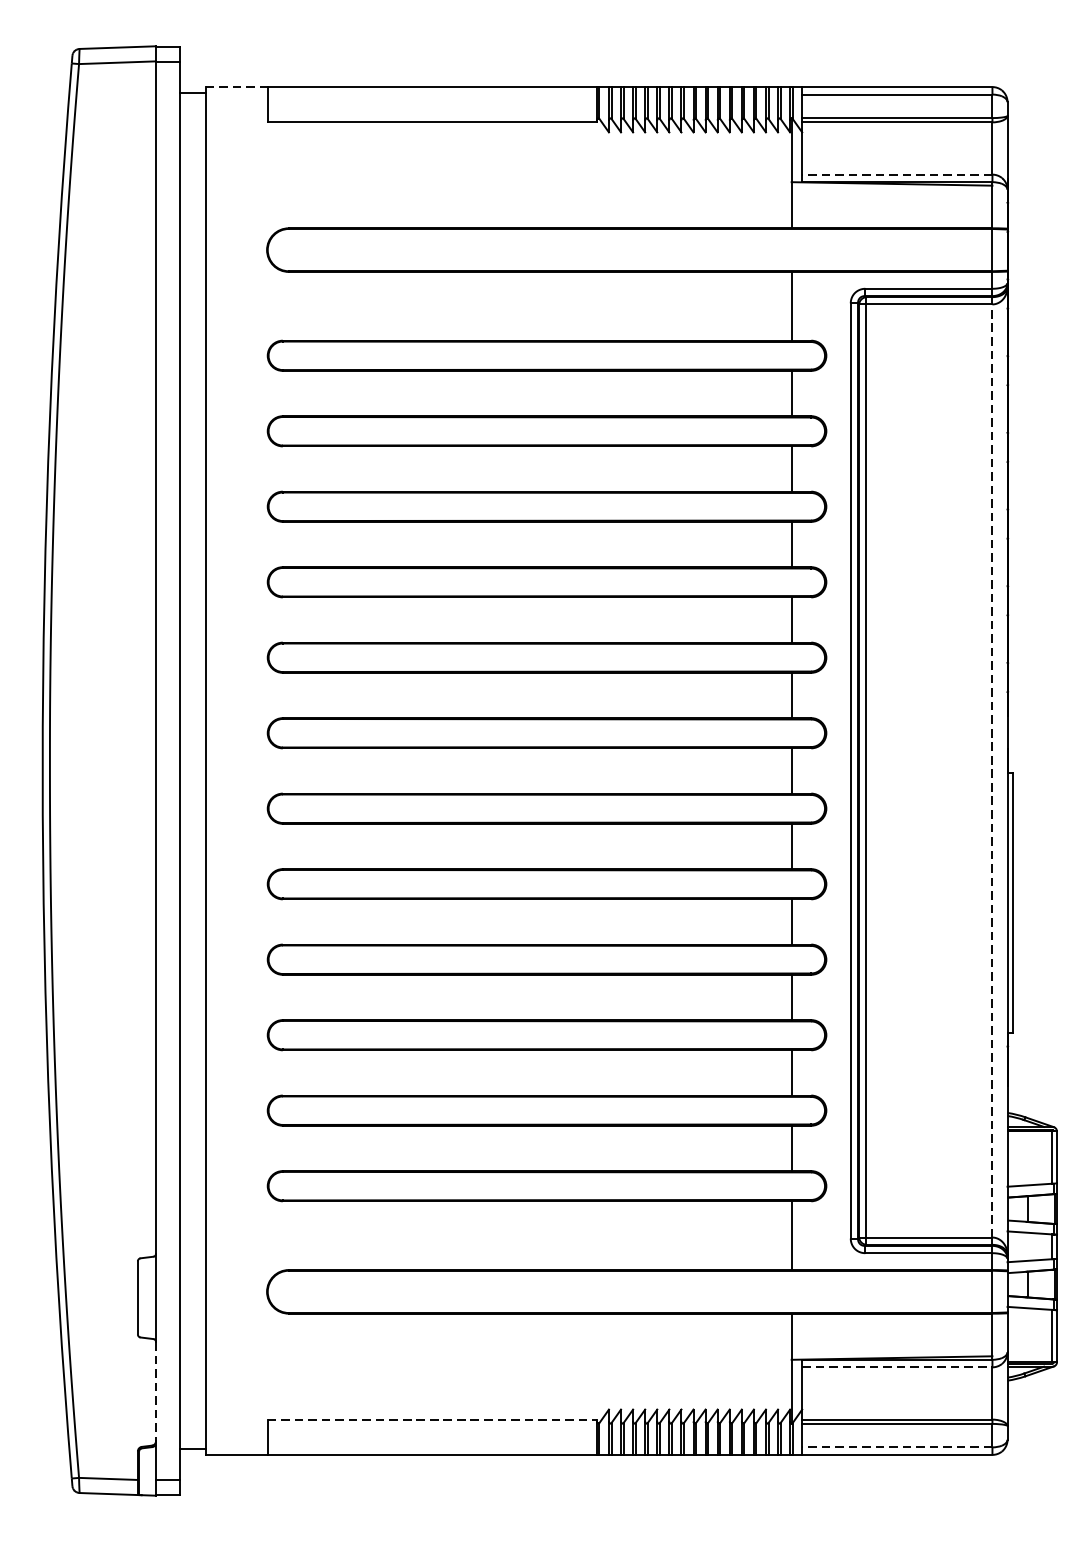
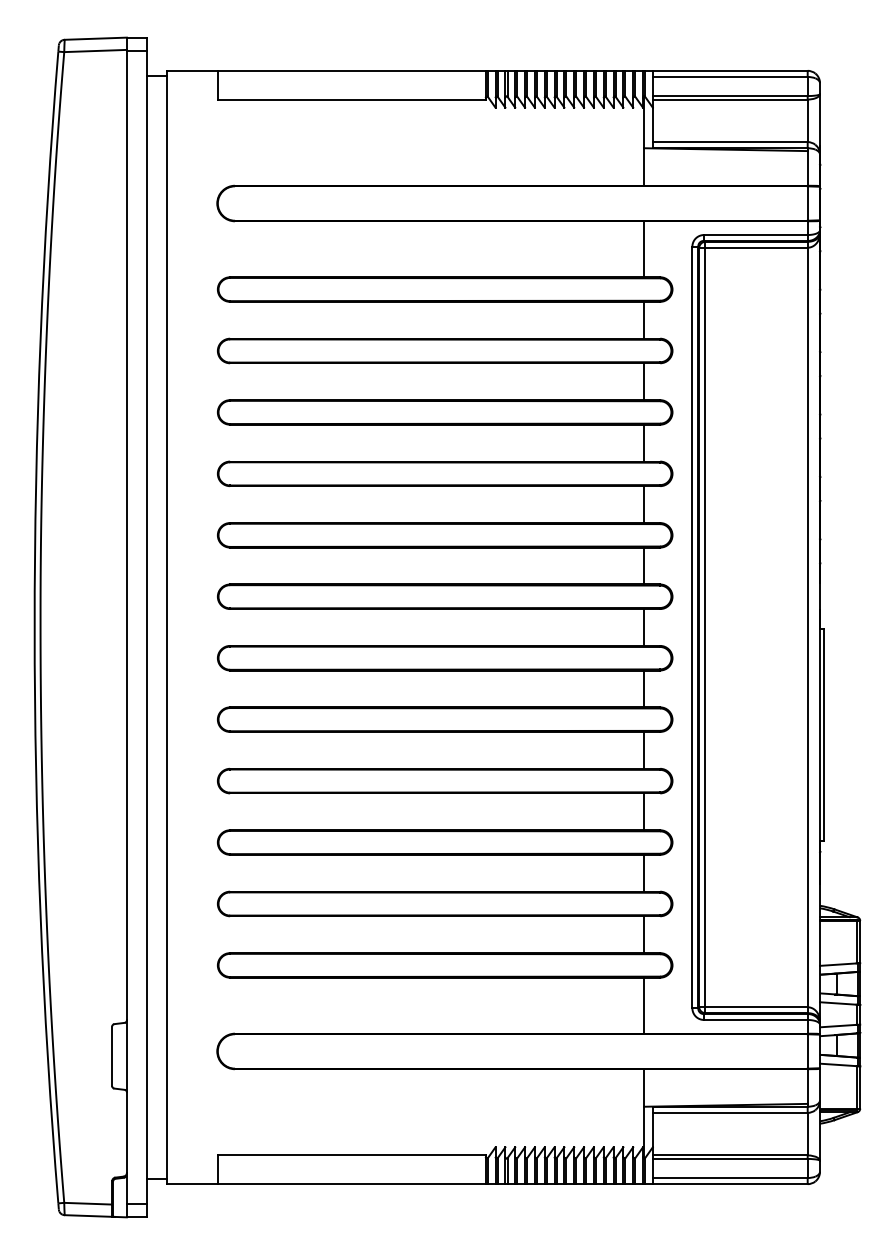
line: (237, 86) -> (193, 70), dashed -> solid
line: (896, 175) -> (729, 142), dashed -> solid
line: (992, 771) -> (807, 627), dashed -> solid
line: (897, 1366) -> (730, 1112), dashed -> solid
line: (155, 1392) -> (126, 1133), dashed -> solid
line: (431, 1419) -> (351, 1155), dashed -> solid
line: (896, 1447) -> (729, 1178), dashed -> solid

